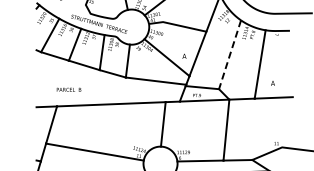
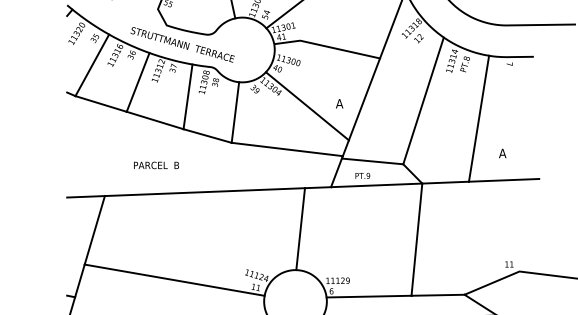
line: (229, 55) -> (422, 102), dashed -> solid
text: (68, 89) -> (155, 164), moved

